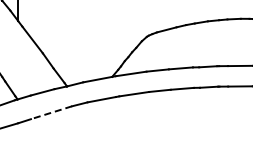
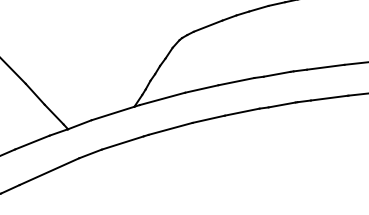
line: (51, 112) -> (49, 171), dashed -> solid

